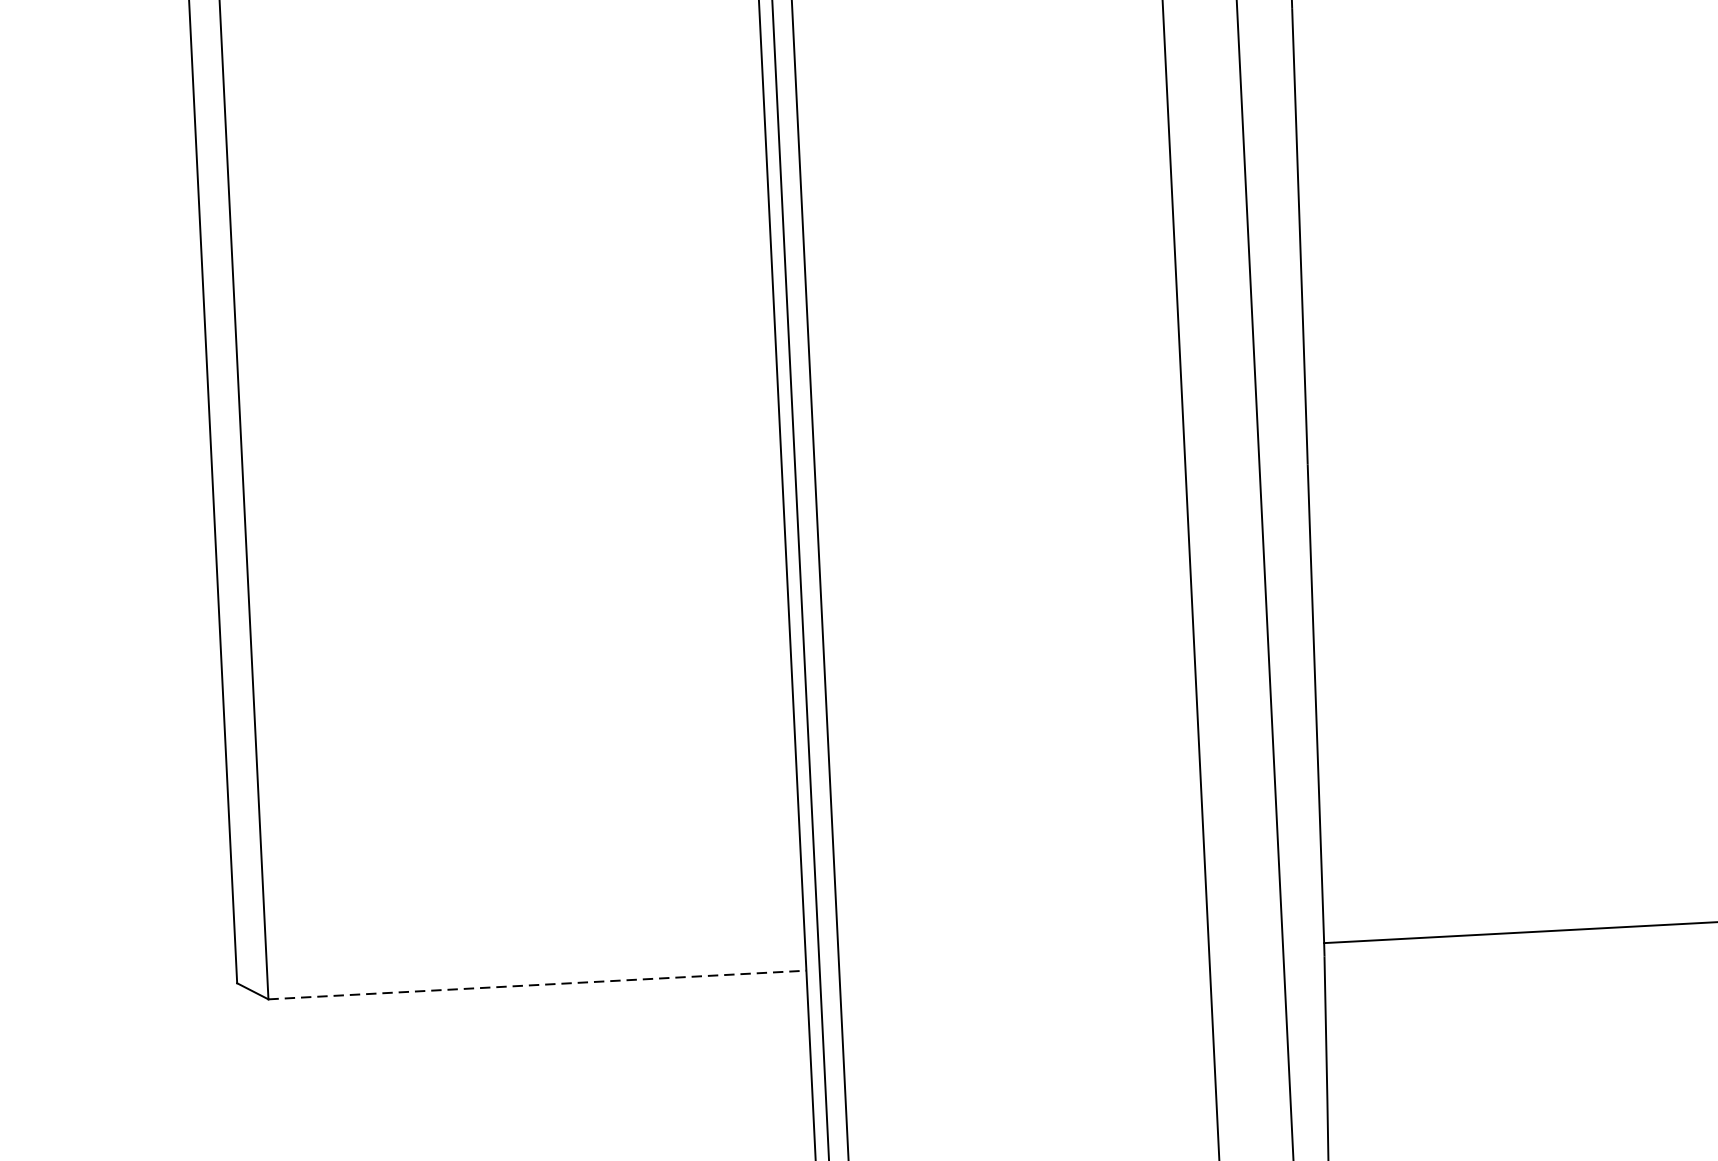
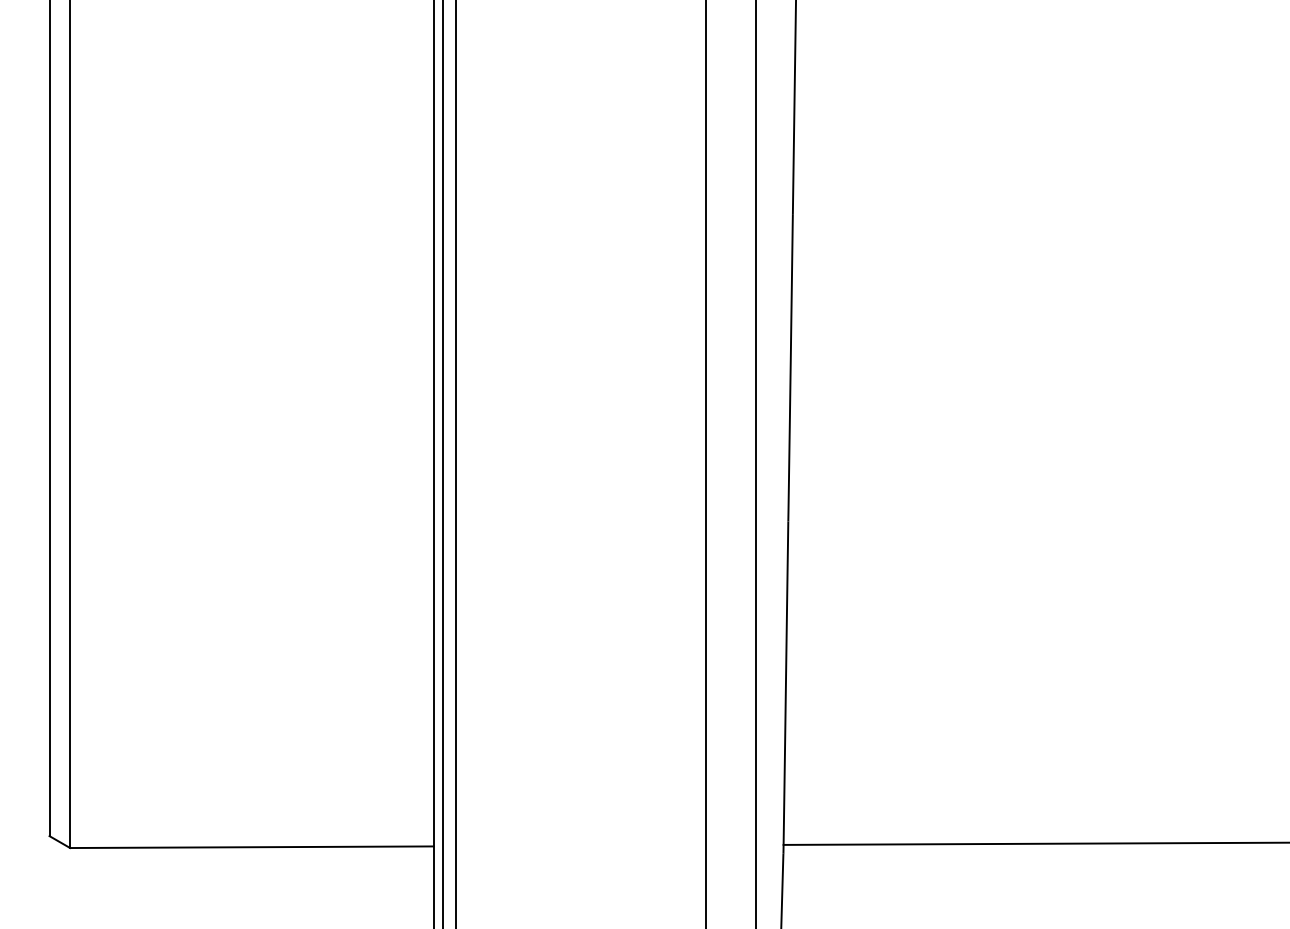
line: (536, 985) -> (251, 847), dashed -> solid

